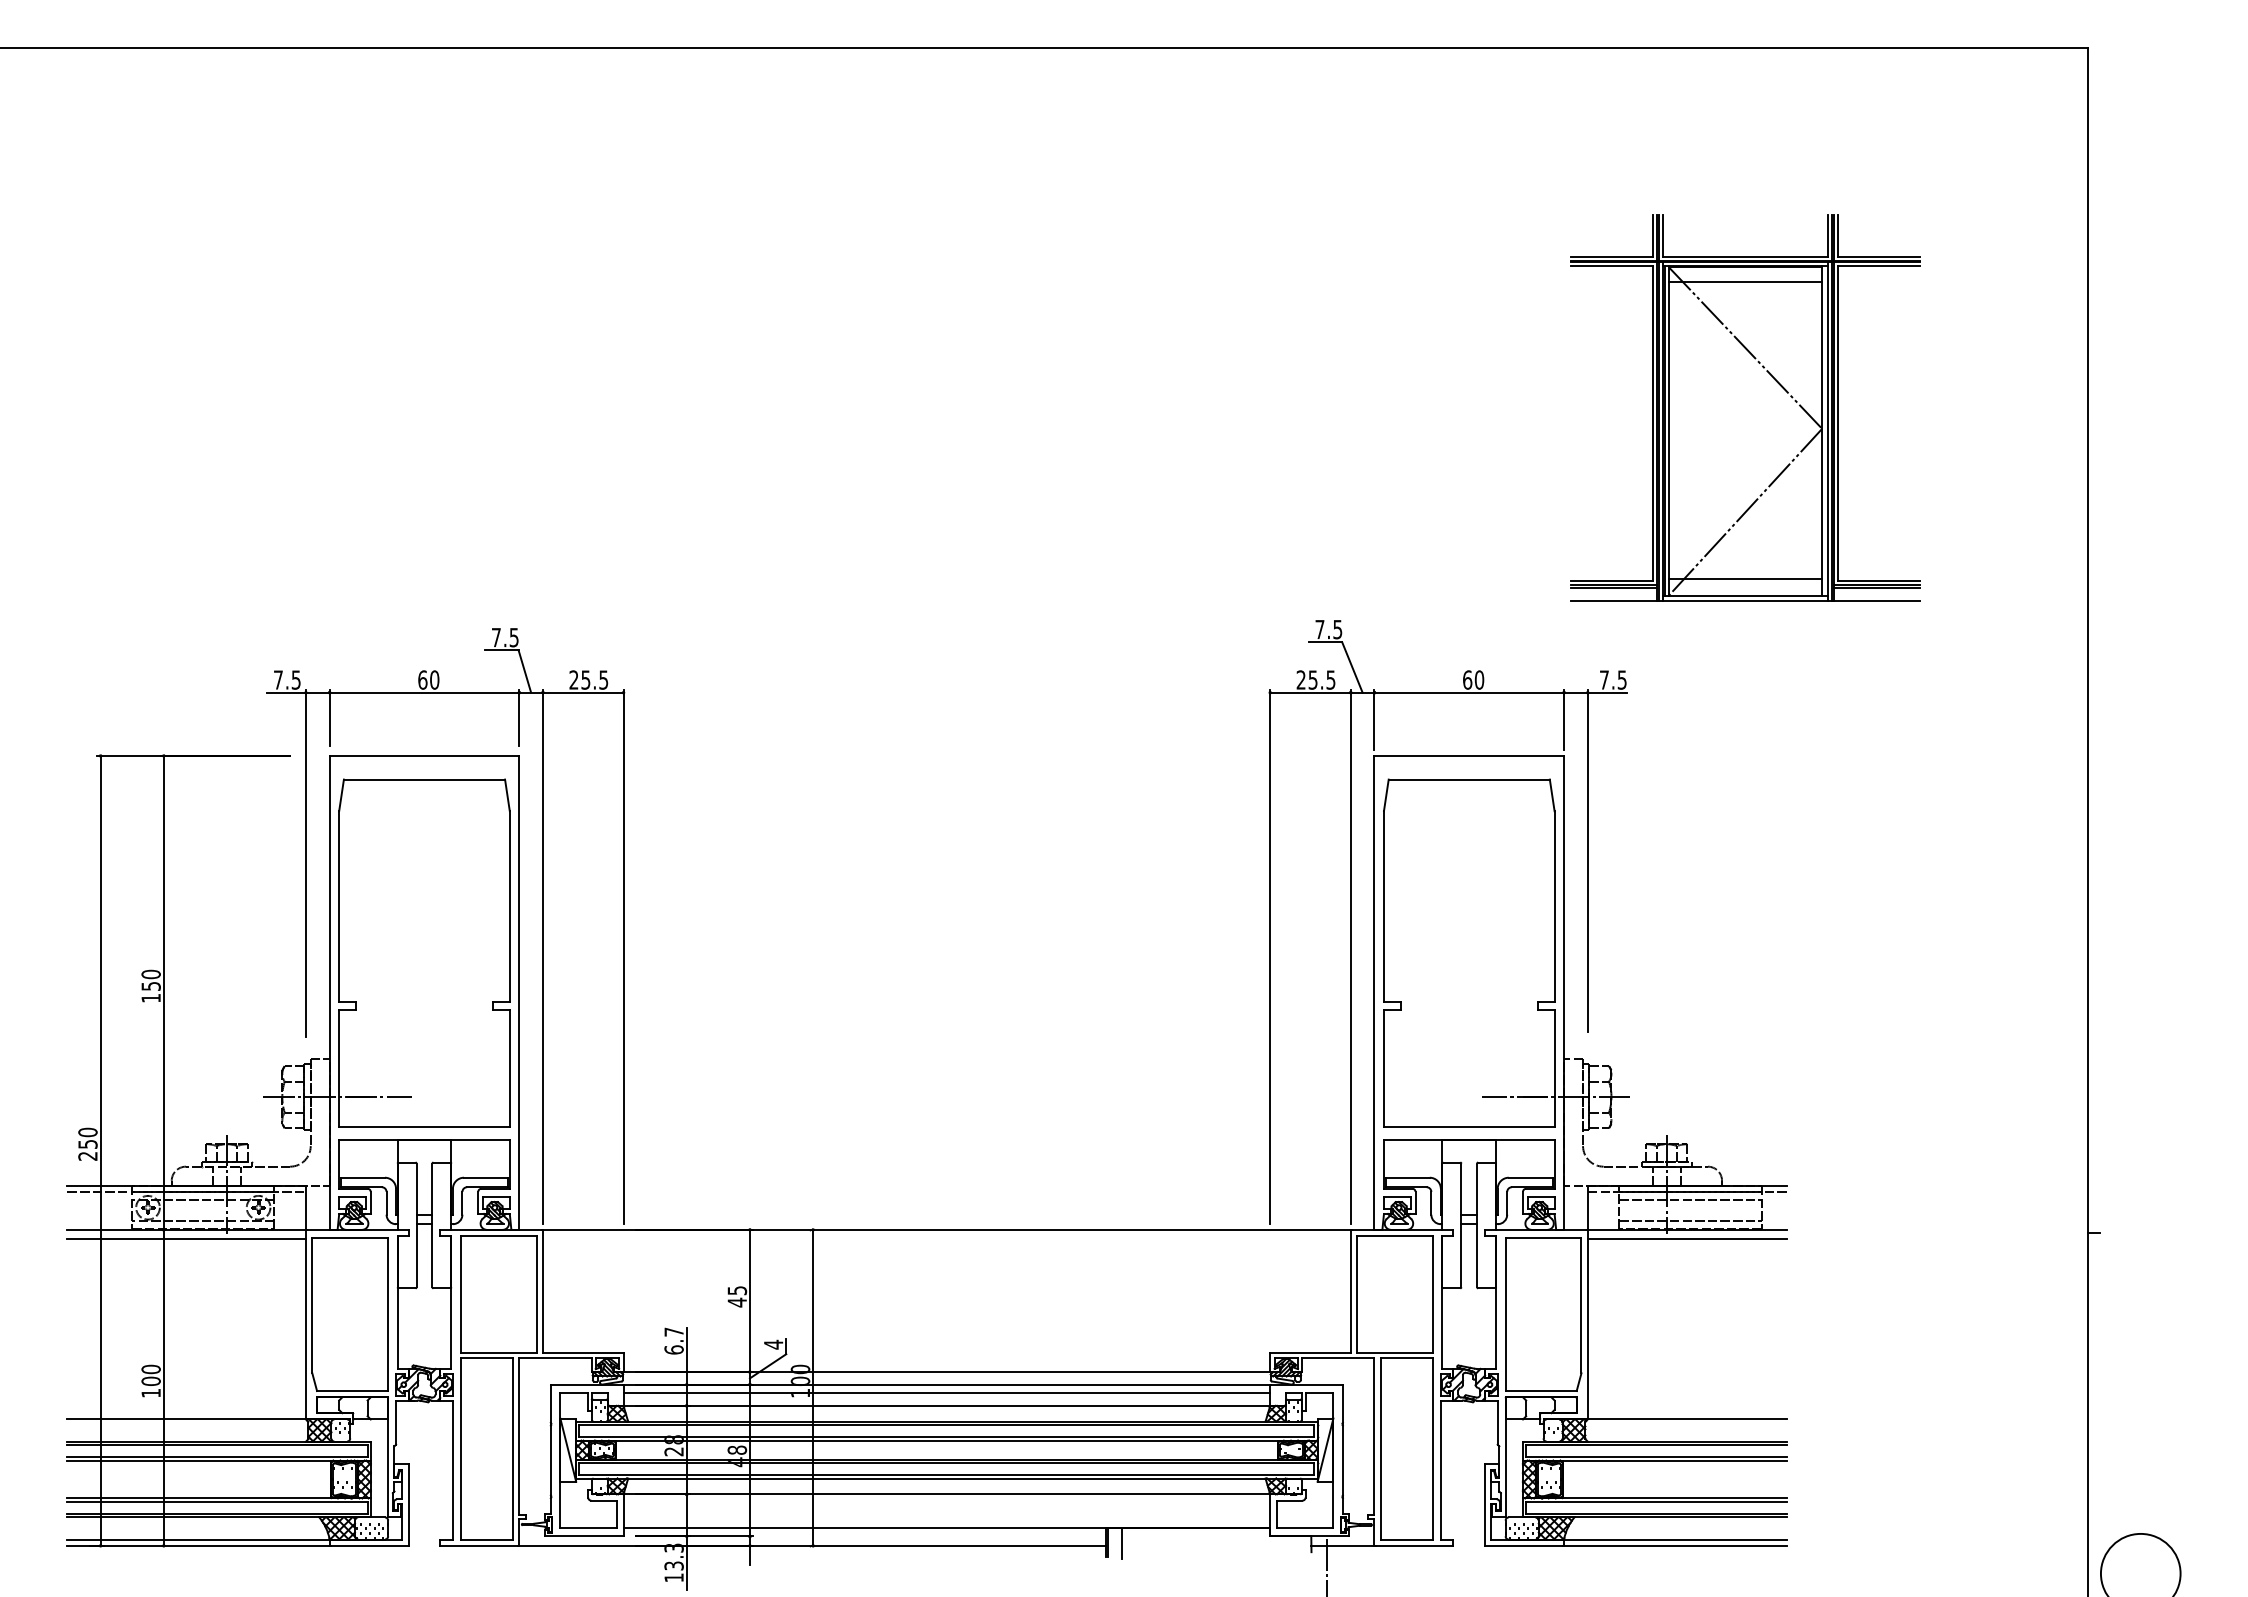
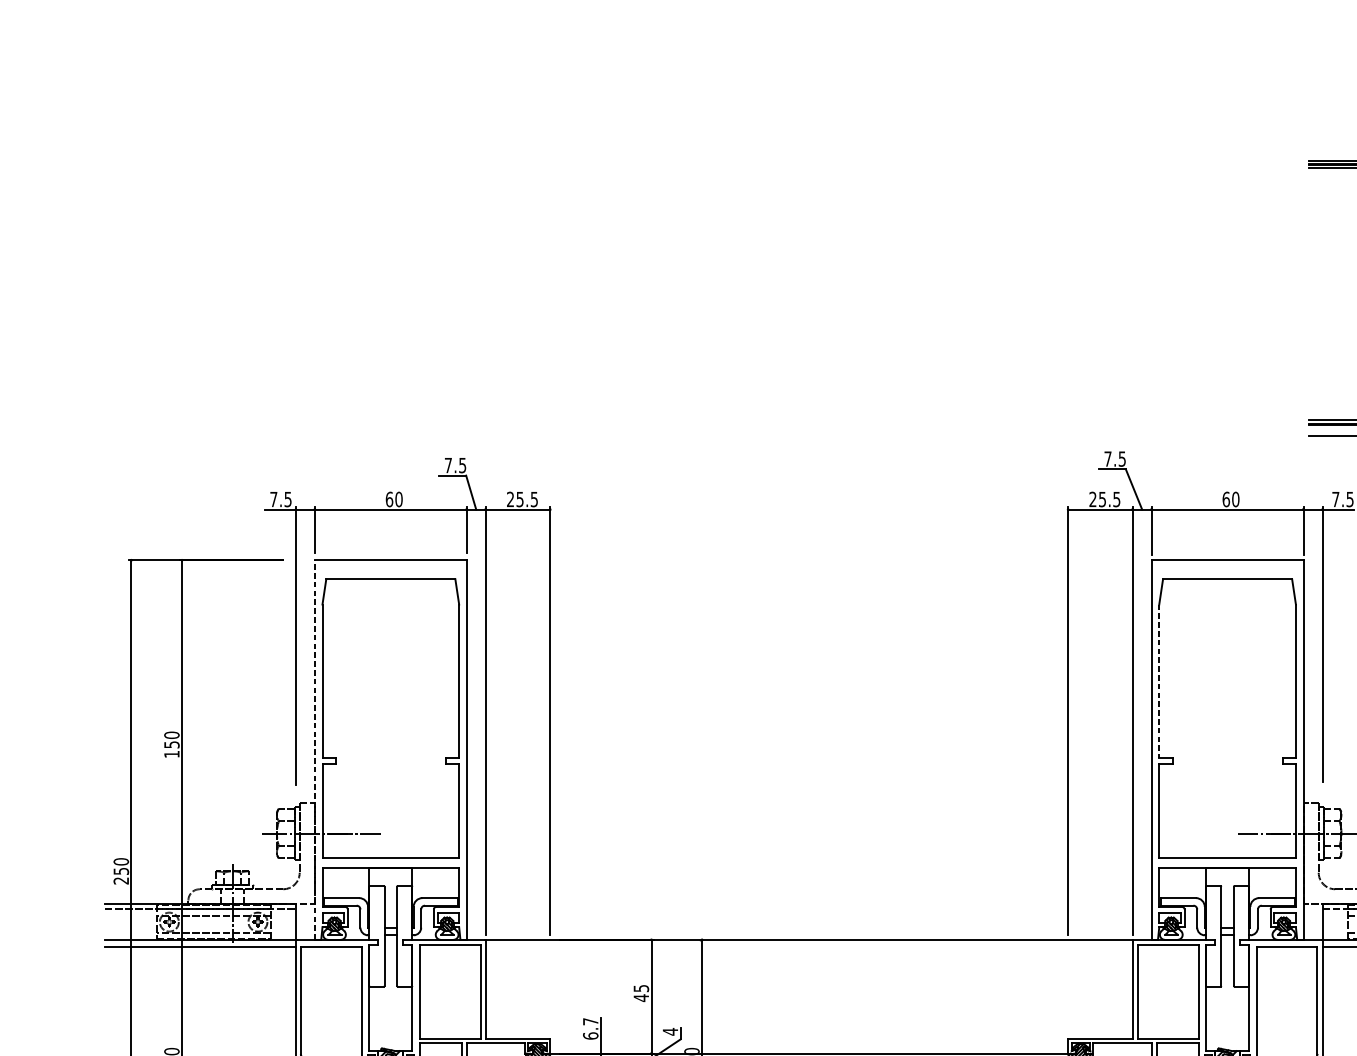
line: (1383, 906) -> (1158, 680), solid -> dashed
line: (329, 992) -> (314, 749), solid -> dashed

